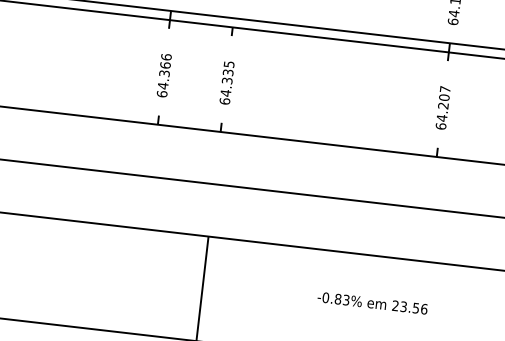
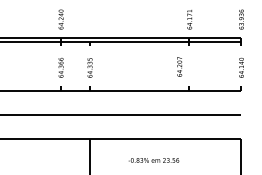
text: (442, 107) -> (179, 66), moved
text: (371, 303) -> (153, 160), moved

